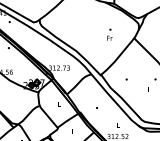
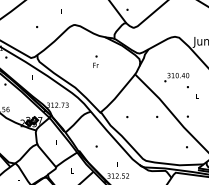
text: (109, 34) -> (95, 61), moved

